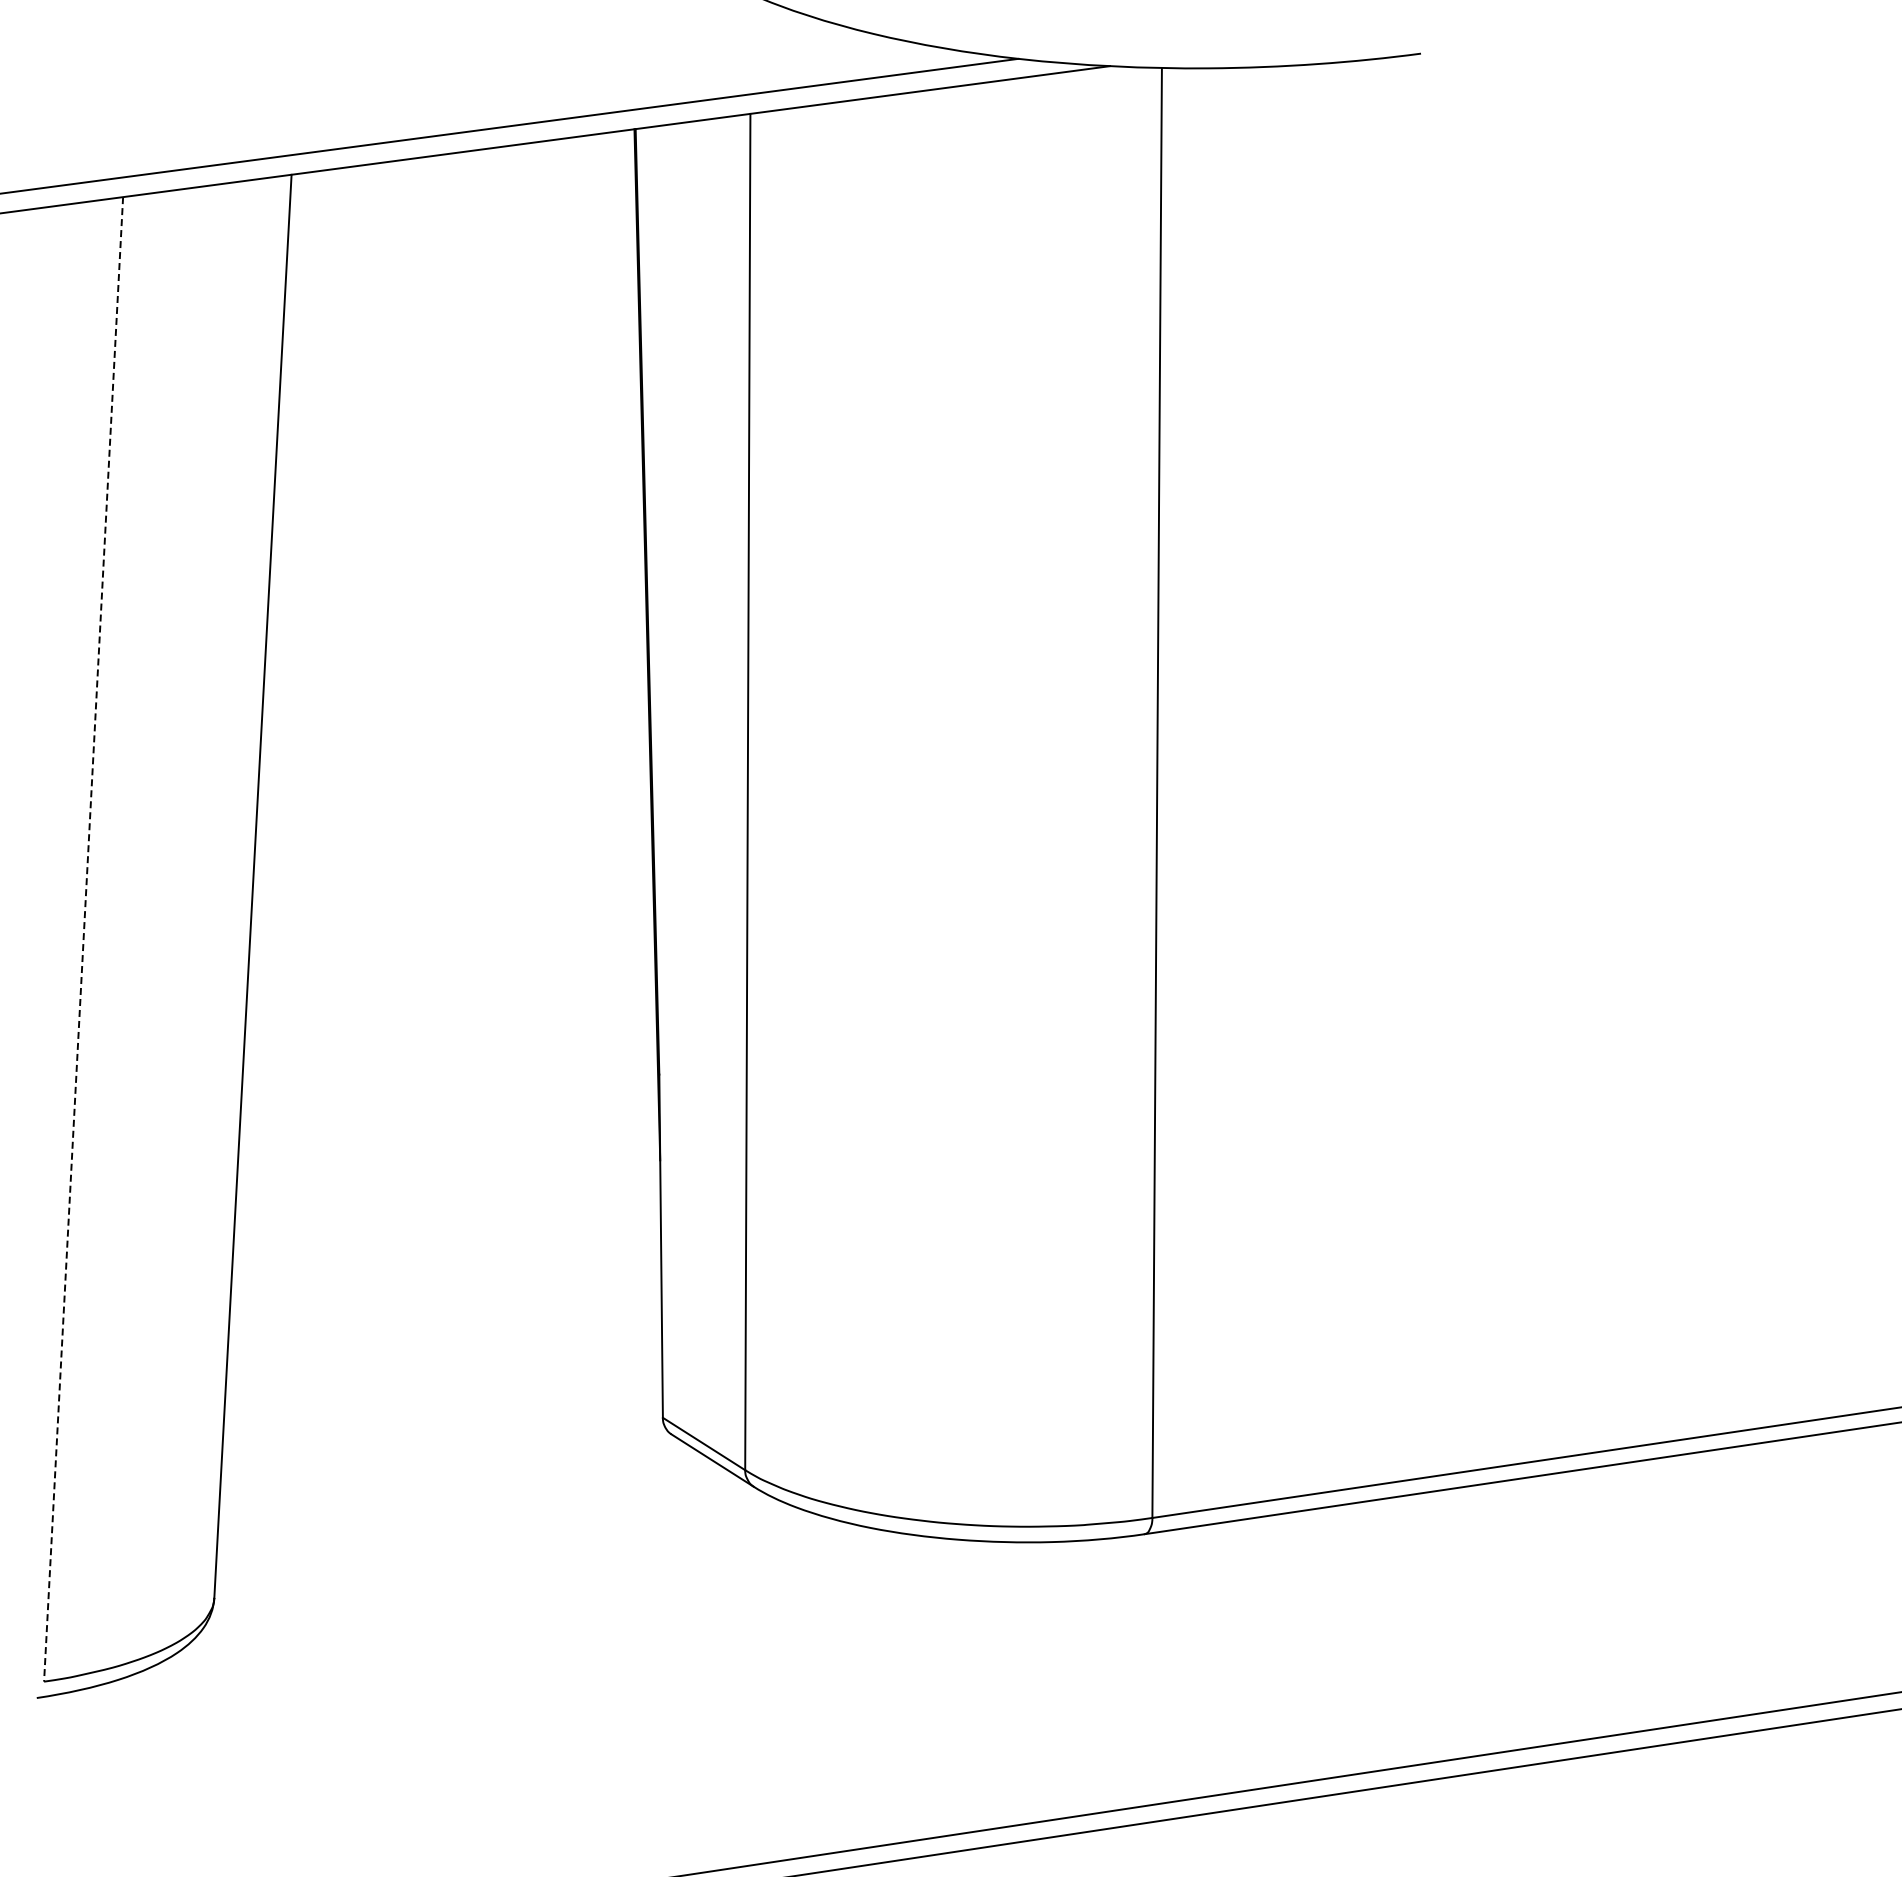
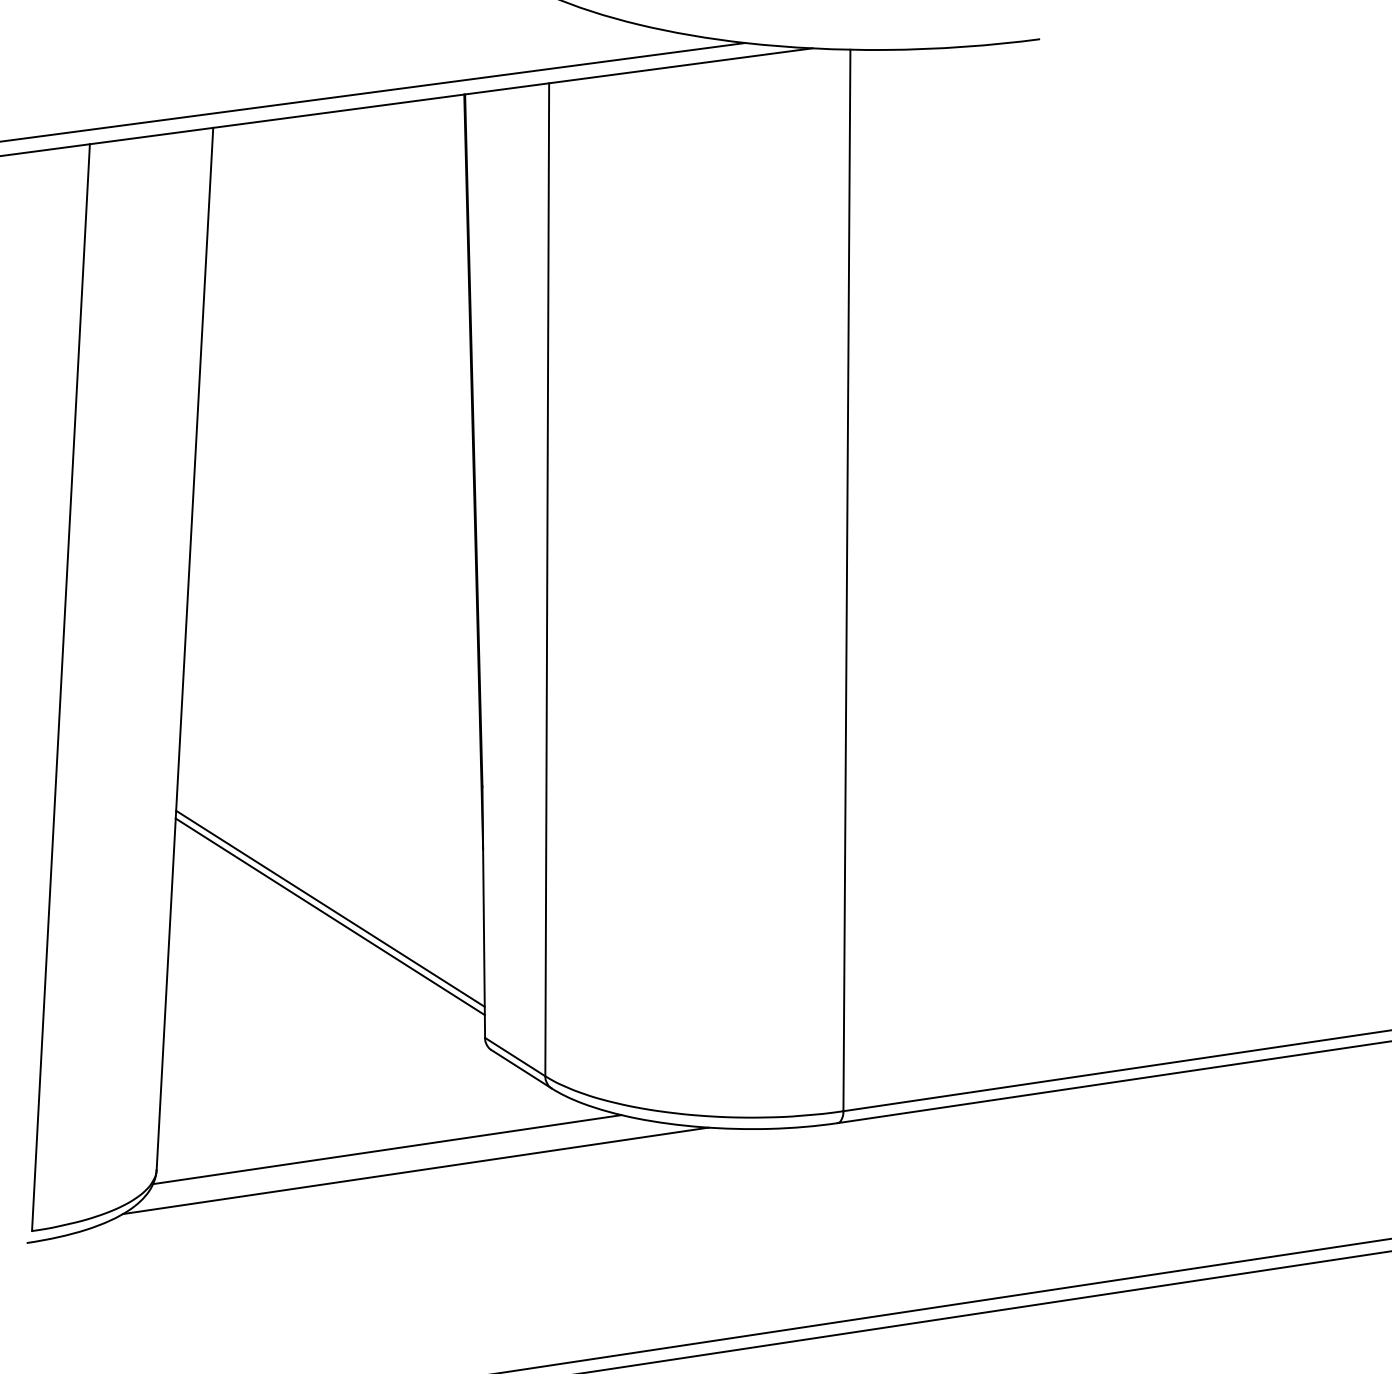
line: (83, 939) -> (60, 687), dashed -> solid
line: (451, 1241) -> (330, 908), added
line: (451, 1252) -> (330, 916), added
line: (529, 1570) -> (387, 1149), added
line: (568, 1599) -> (415, 1170), added

